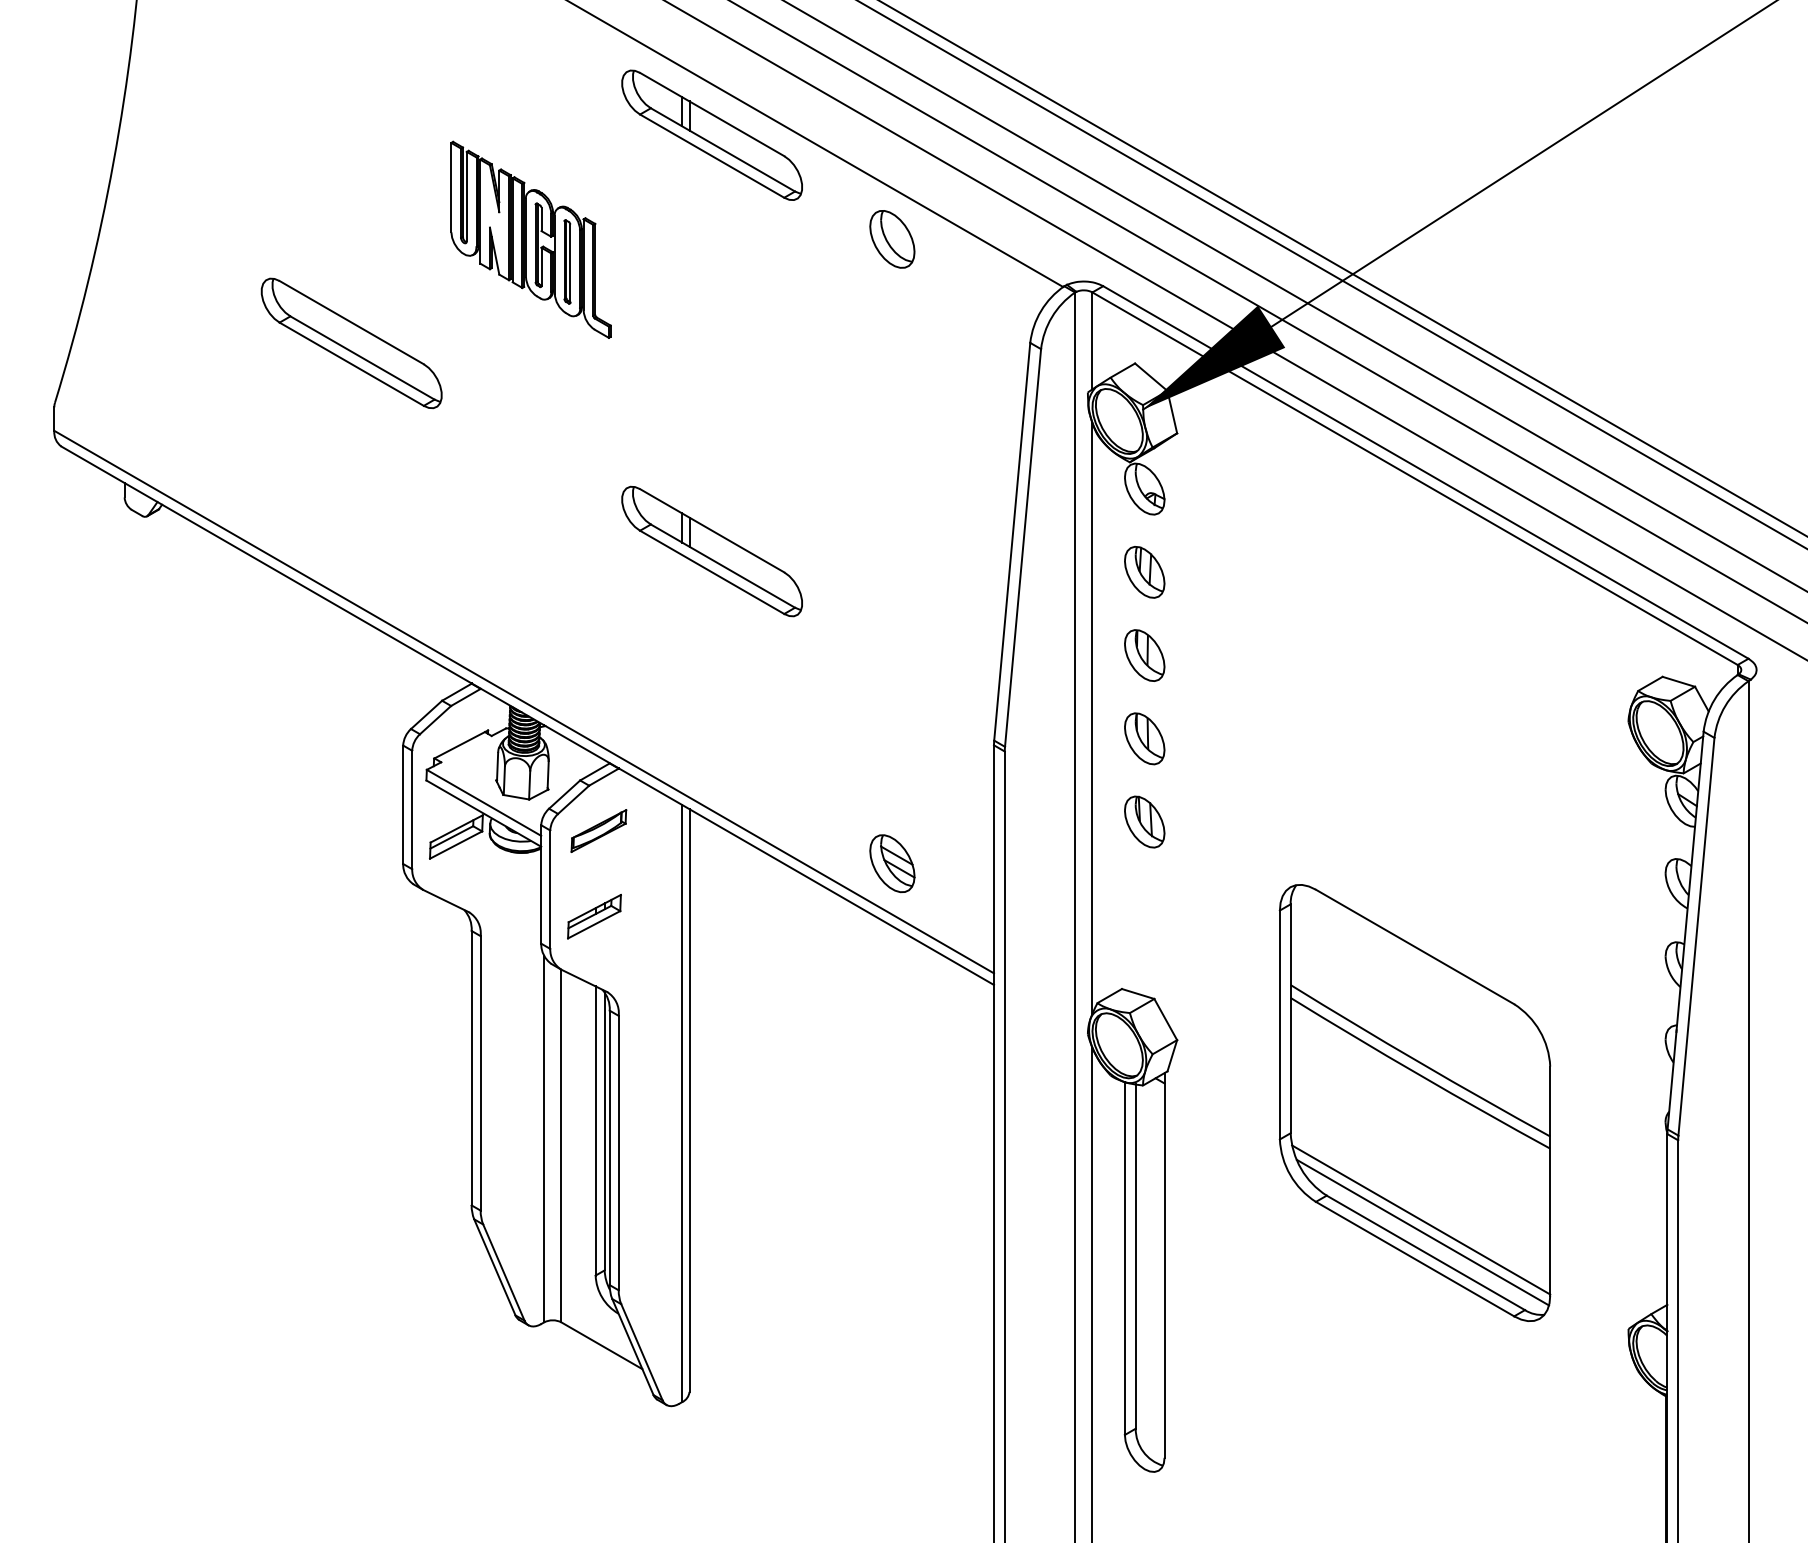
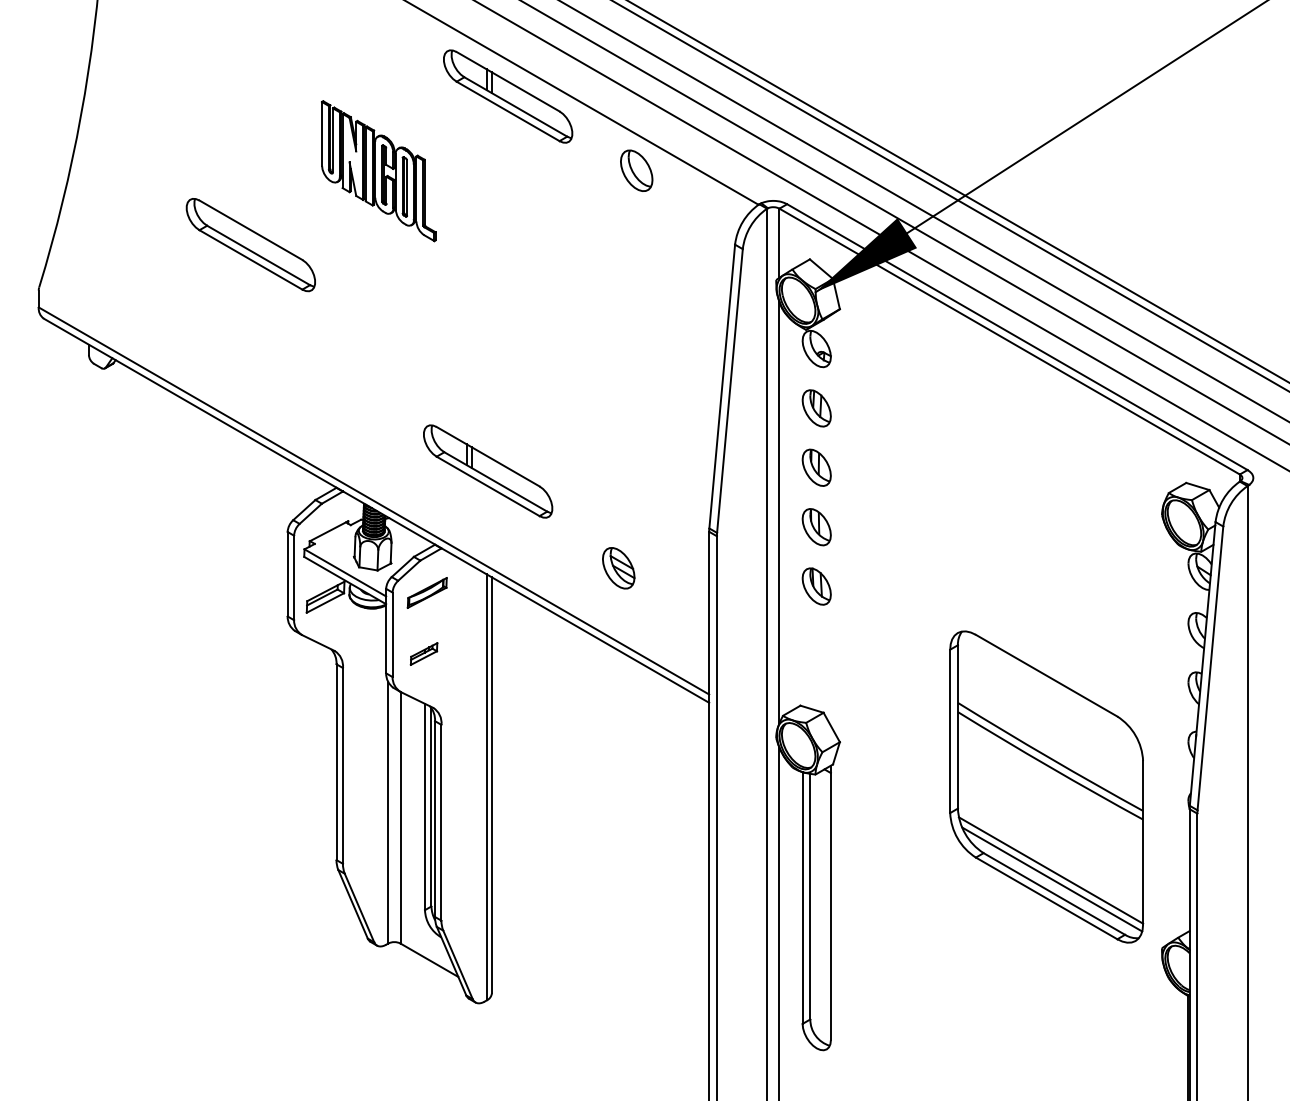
part: (712, 551) -> (488, 471), moved
part: (892, 863) -> (618, 568), moved
part: (593, 915) -> (423, 653), size x0.7
part: (1414, 1102) -> (1046, 786), moved

